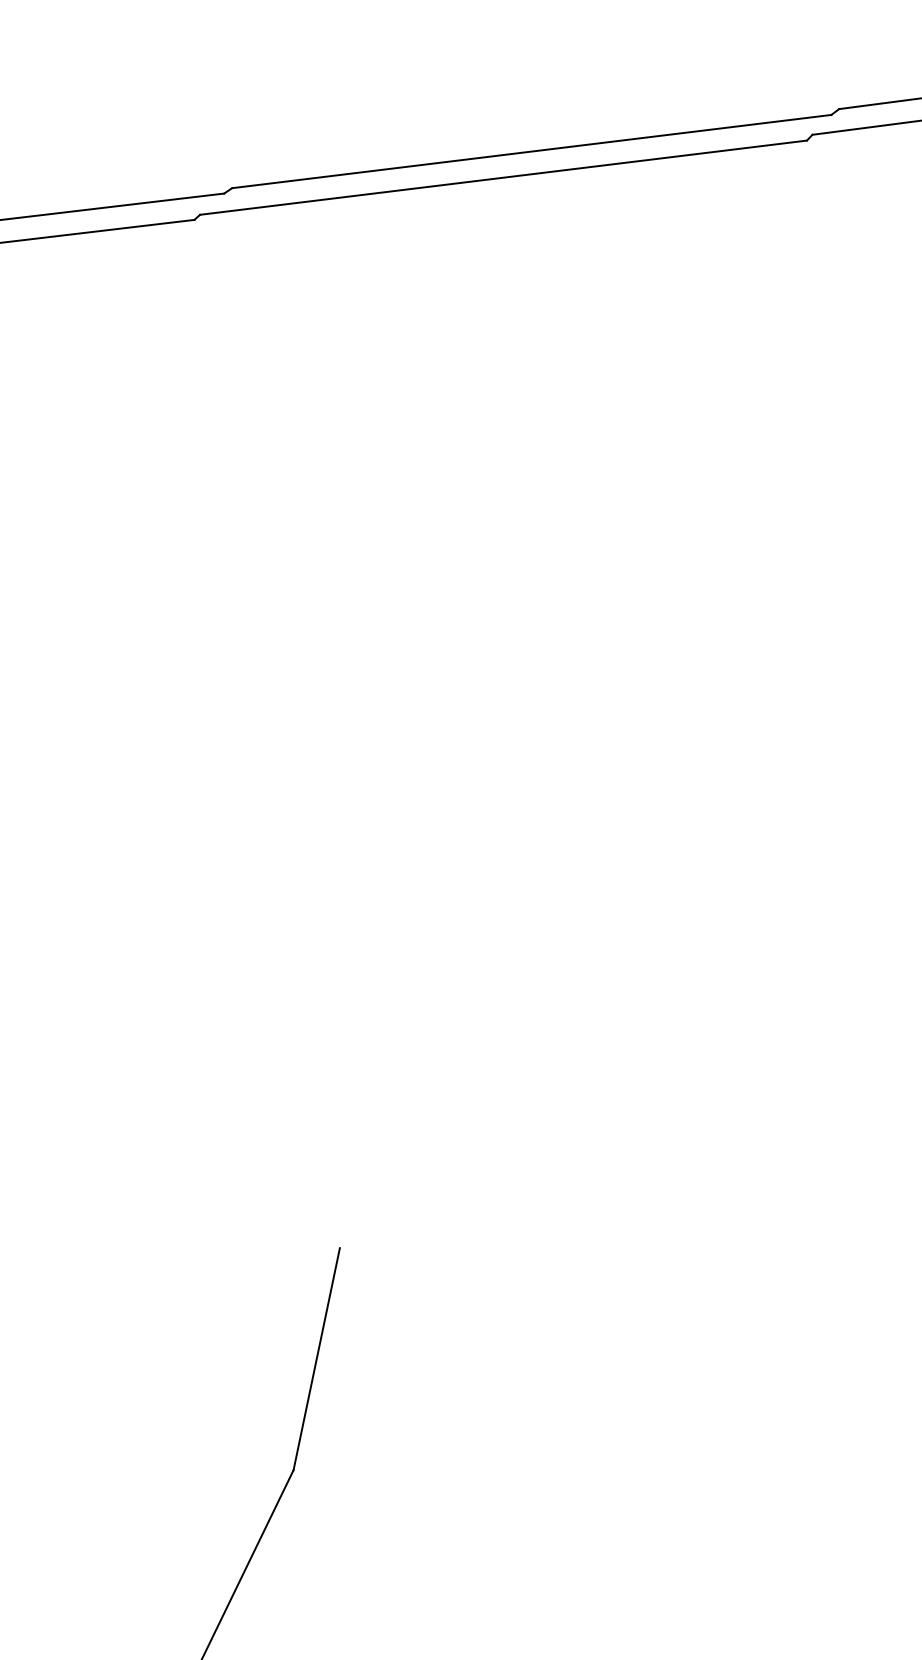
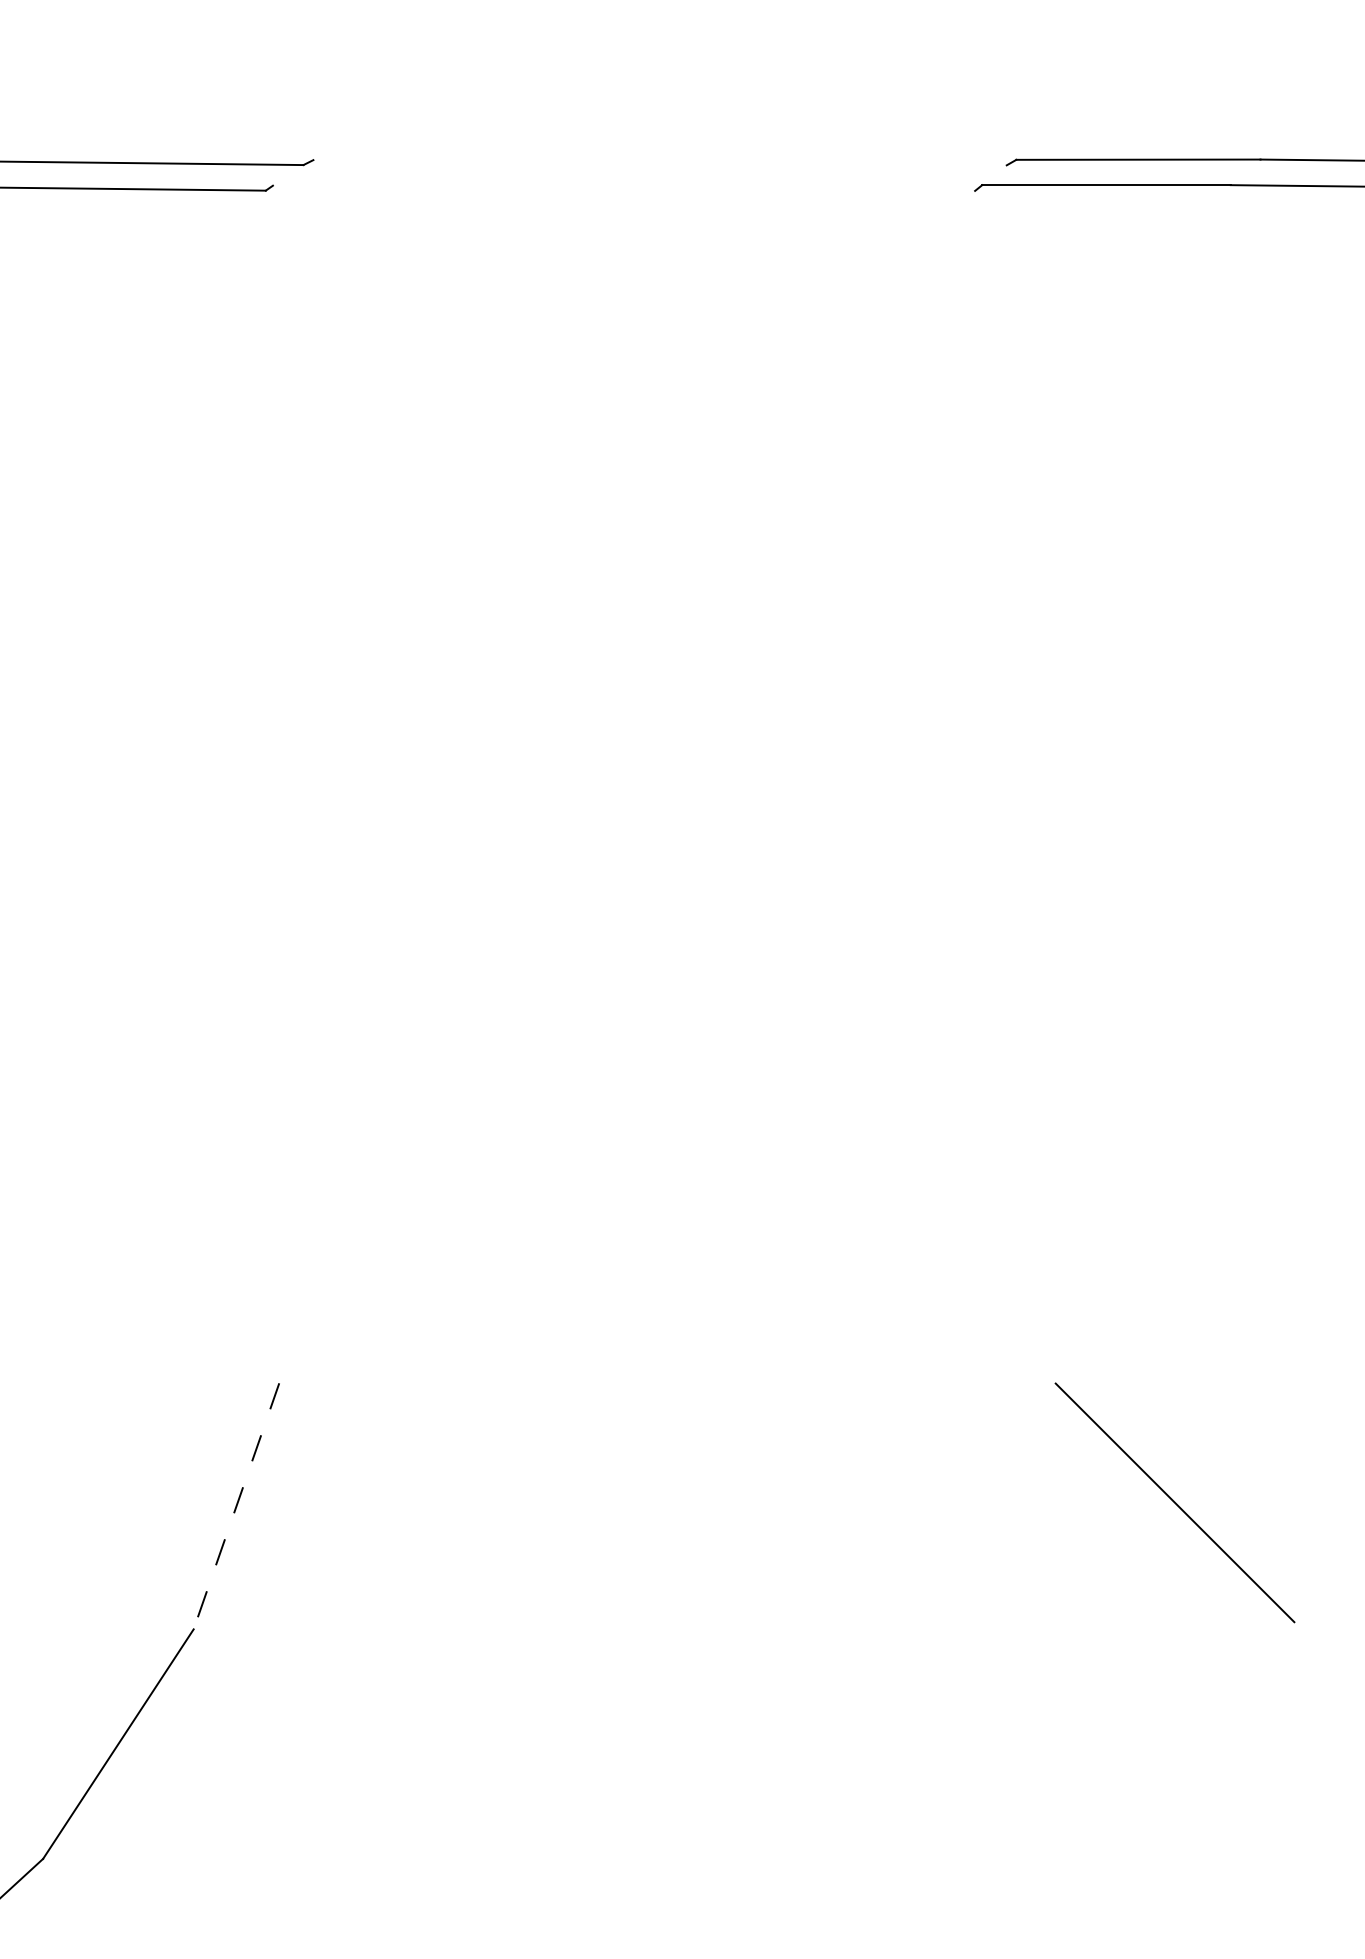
line: (531, 151) -> (659, 162), removed
line: (502, 177) -> (623, 187), removed
line: (316, 1359) -> (236, 1506), solid -> dashed

